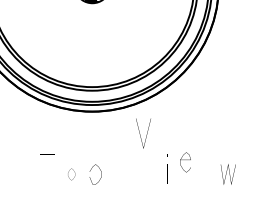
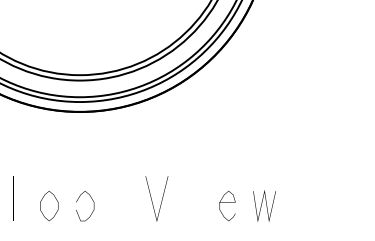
line: (140, 134) -> (152, 200), moved
curve: (185, 159) -> (227, 201), moved
part: (71, 174) -> (48, 206), size x1.67
line: (226, 174) -> (261, 206), moved

